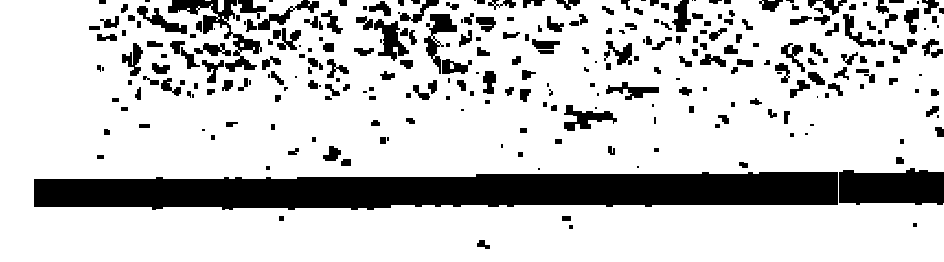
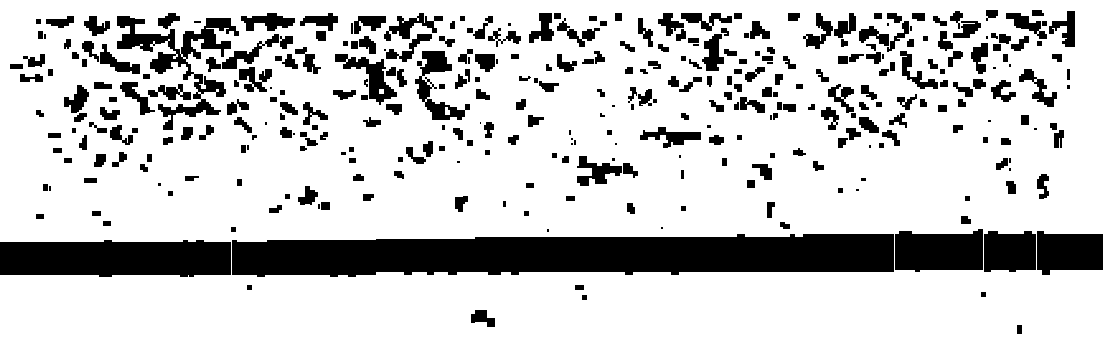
part: (107, 28) -> (31, 67), moved
part: (776, 35) -> (822, 75), added
part: (531, 42) -> (538, 83), size x0.6
part: (326, 43) -> (301, 85), removed
part: (620, 55) -> (642, 98), size x0.7
part: (865, 78) -> (925, 125), removed
part: (486, 81) -> (486, 129), size x0.6
line: (113, 87) -> (54, 135), added
part: (550, 88) -> (572, 137), moved
part: (191, 89) -> (145, 162), moved
part: (421, 89) -> (415, 152), moved
part: (632, 91) -> (670, 137), moved
part: (368, 93) -> (348, 154), moved
part: (525, 94) -> (461, 203), moved
part: (161, 107) -> (110, 159), added
part: (786, 117) -> (770, 209), moved
part: (721, 121) -> (759, 175), size x1.6
part: (293, 151) -> (275, 208), moved
part: (336, 155) -> (313, 197), moved
part: (153, 158) -> (101, 218), added
part: (482, 244) -> (482, 317), size x1.6

